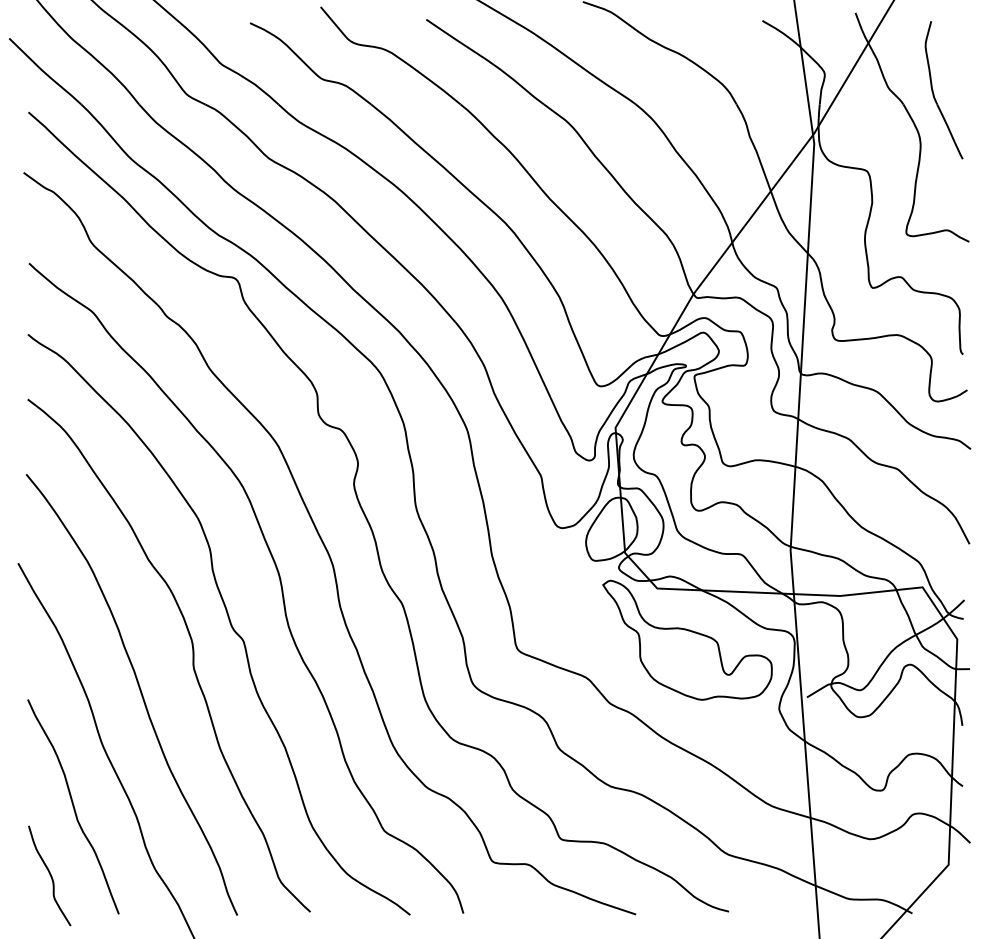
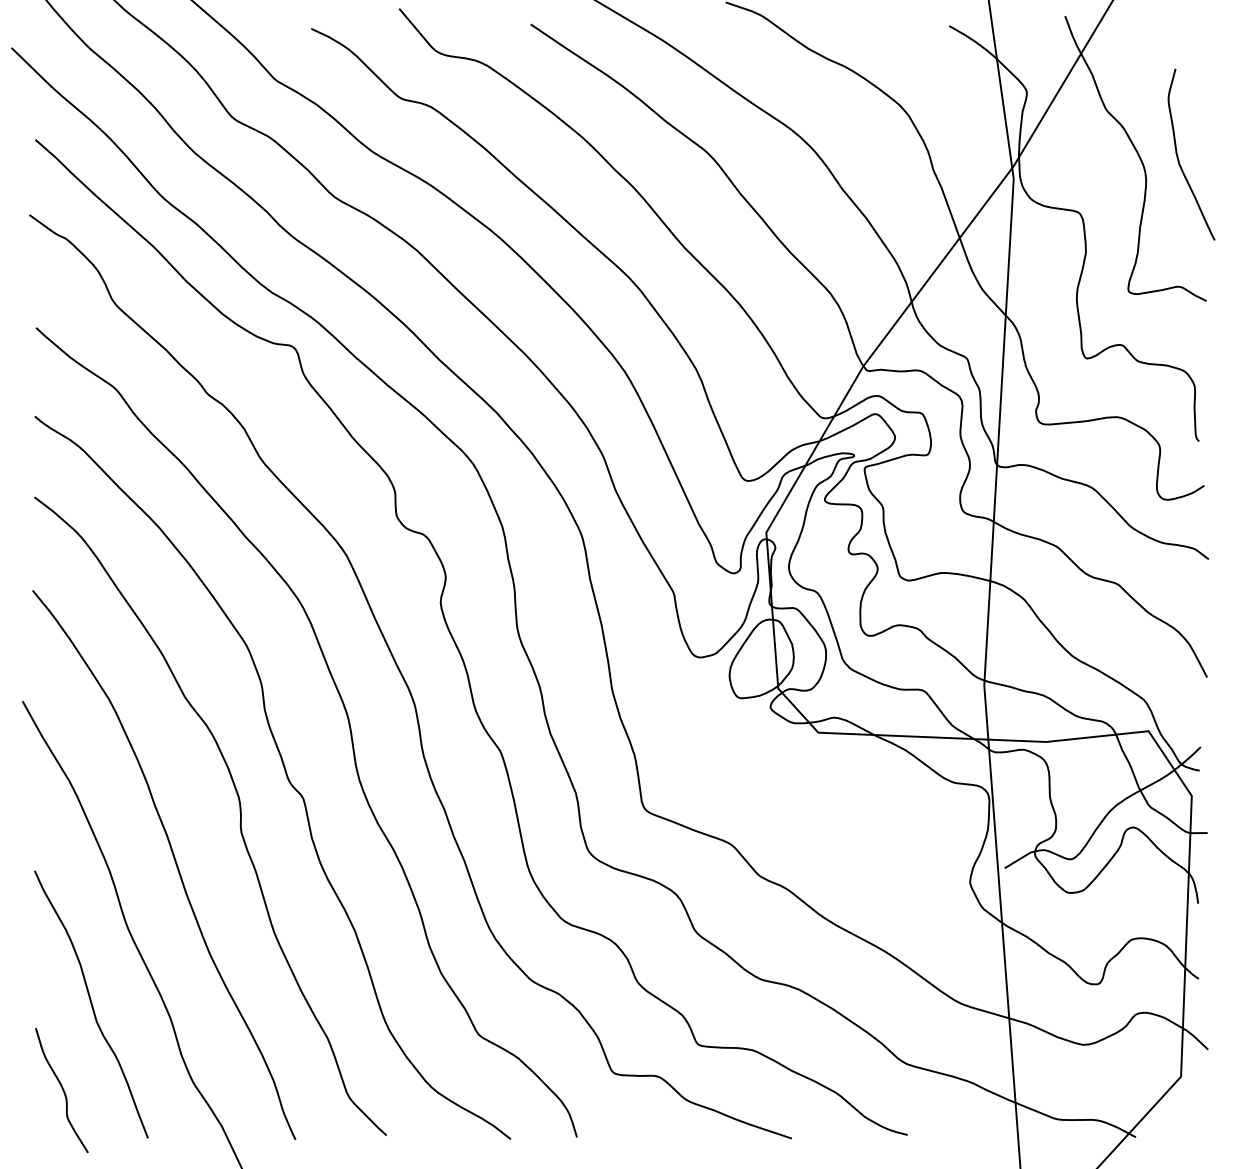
part: (934, 93) -> (1179, 158), moved
part: (687, 639) -> (855, 796), removed

